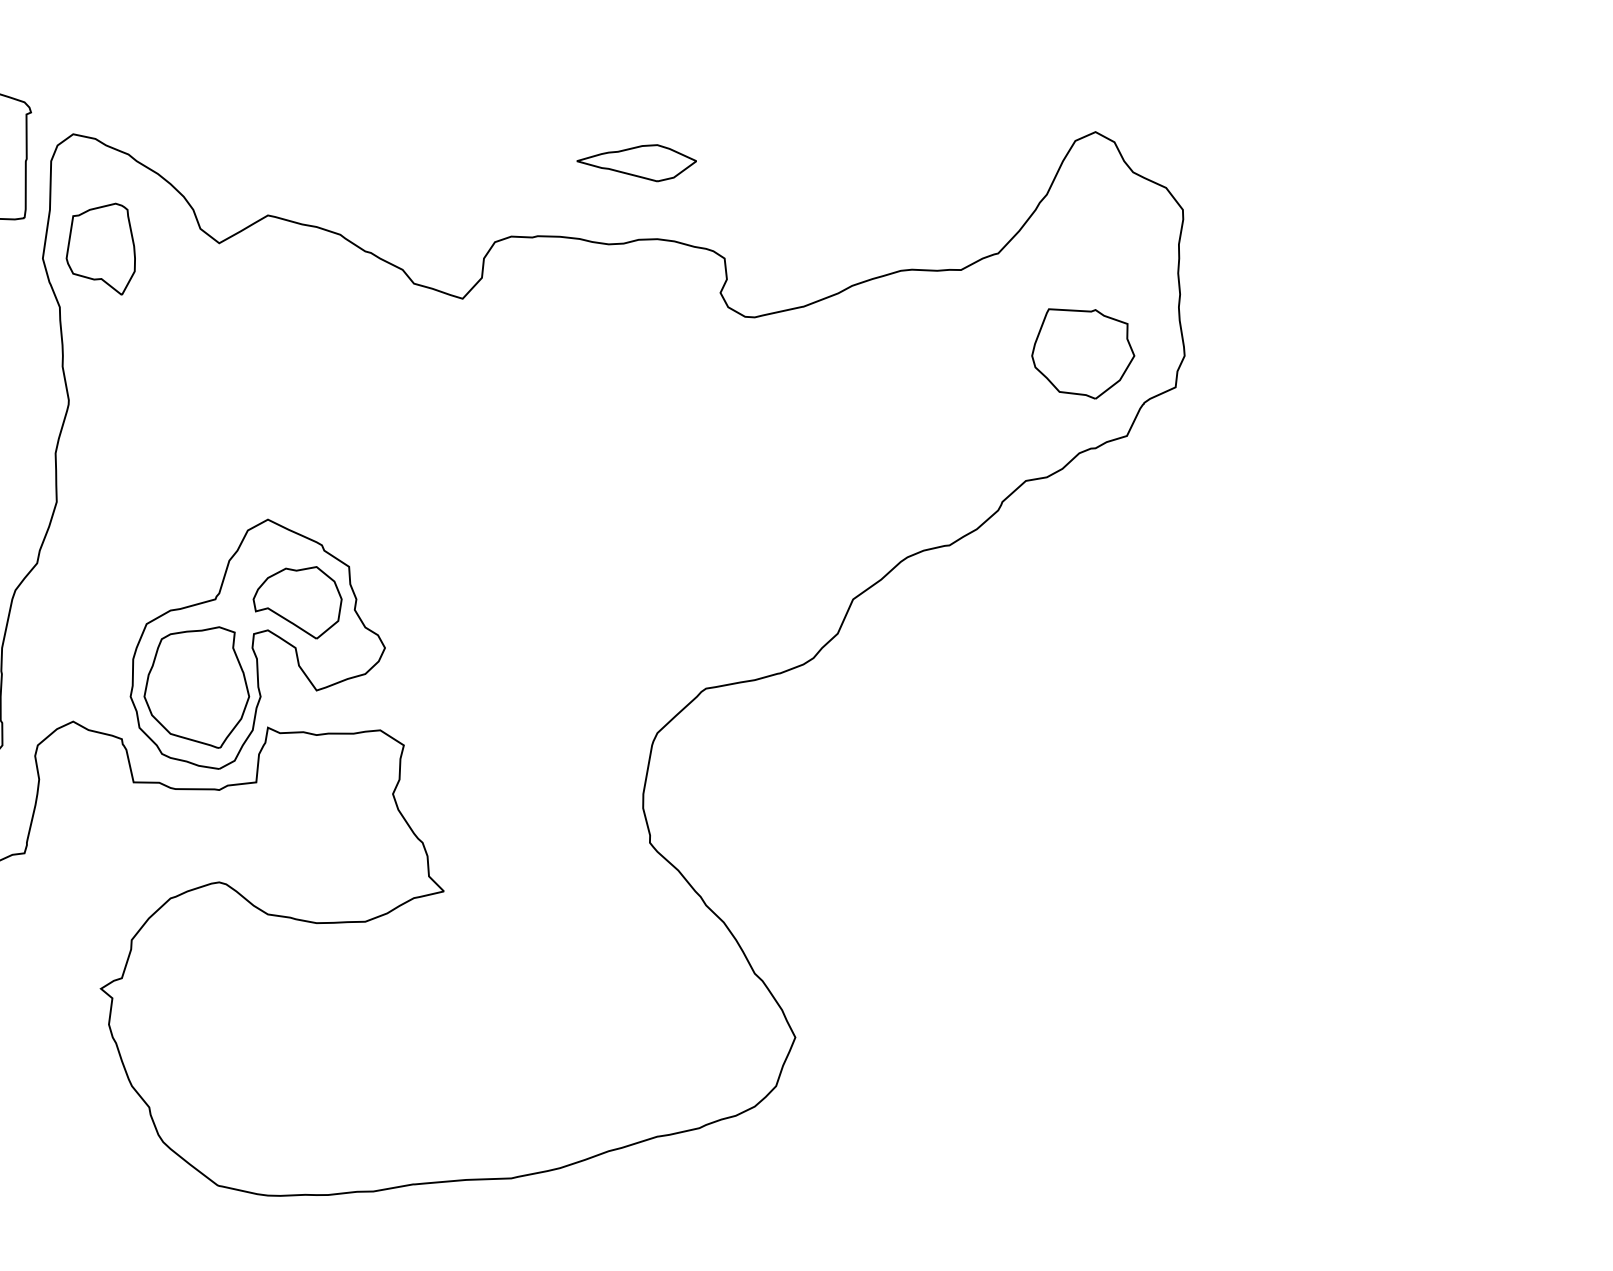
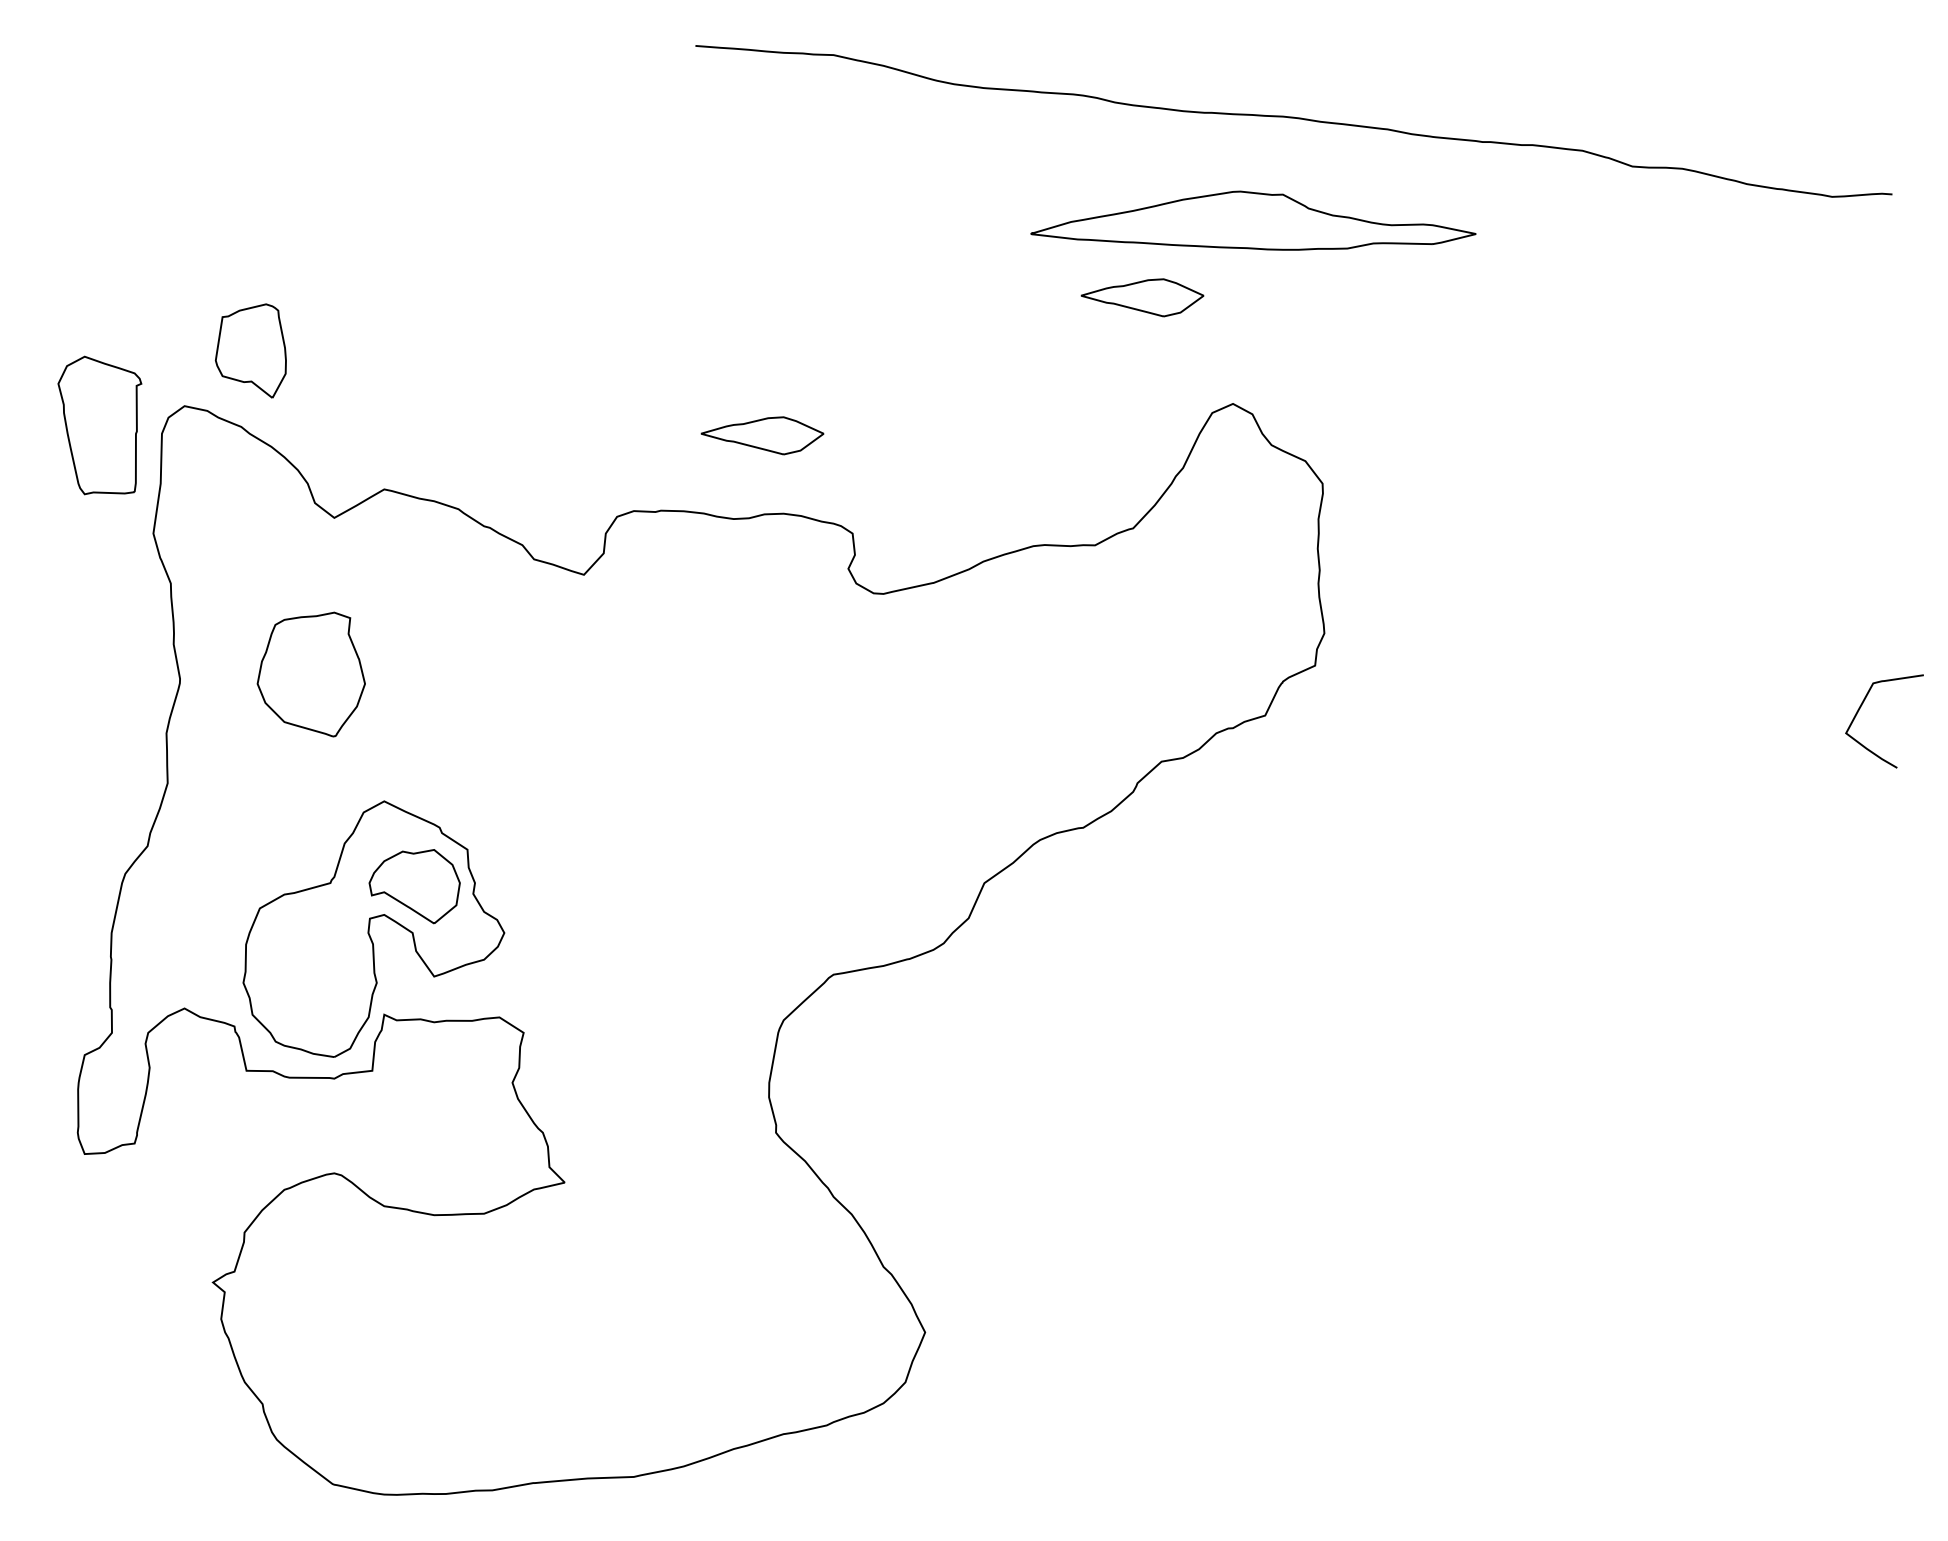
part: (1007, 28) -> (1142, 297), added
part: (100, 248) -> (250, 350), moved
part: (1083, 354) -> (1220, 631), removed
part: (196, 687) -> (310, 674), moved

